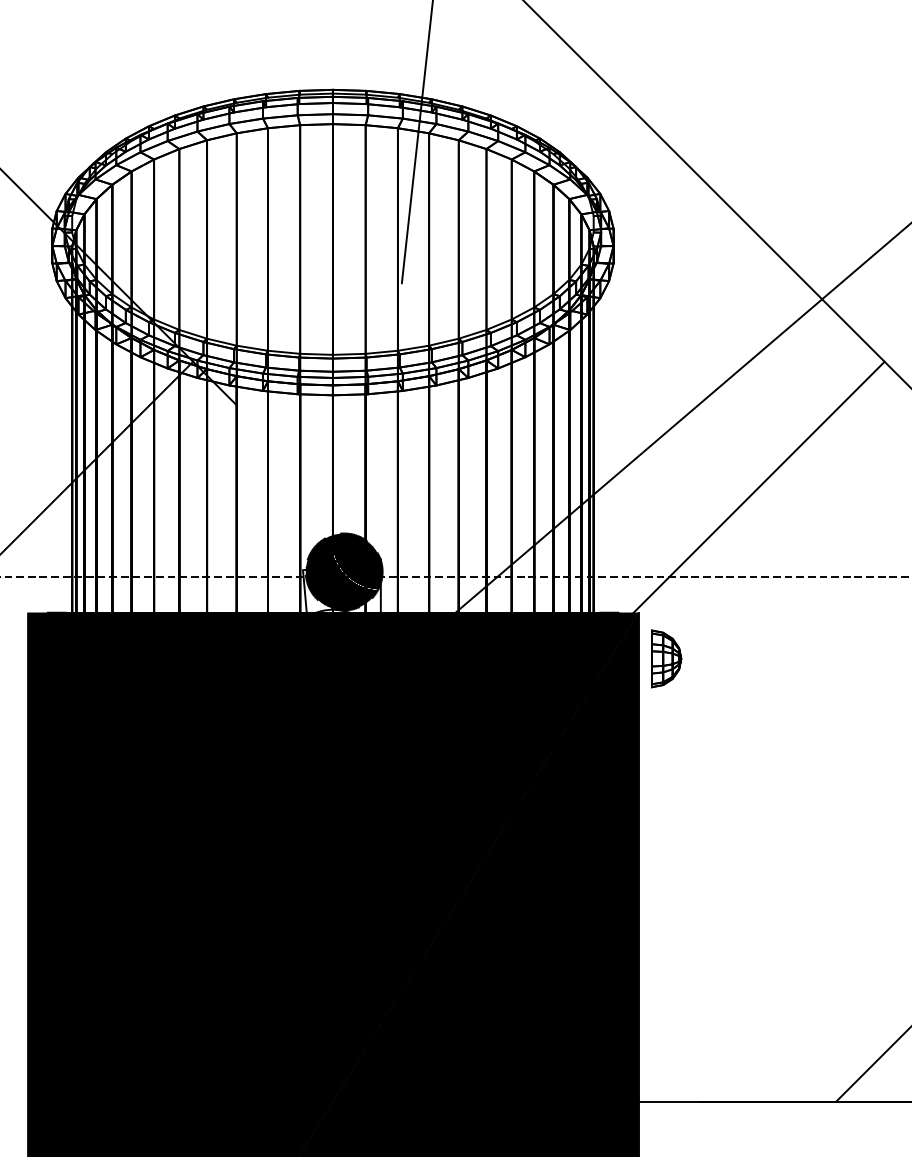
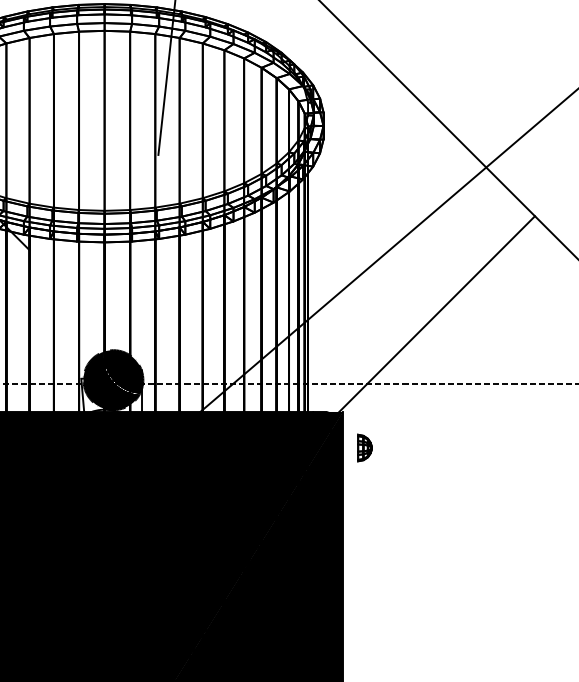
part: (666, 658) -> (364, 447), size x0.6

